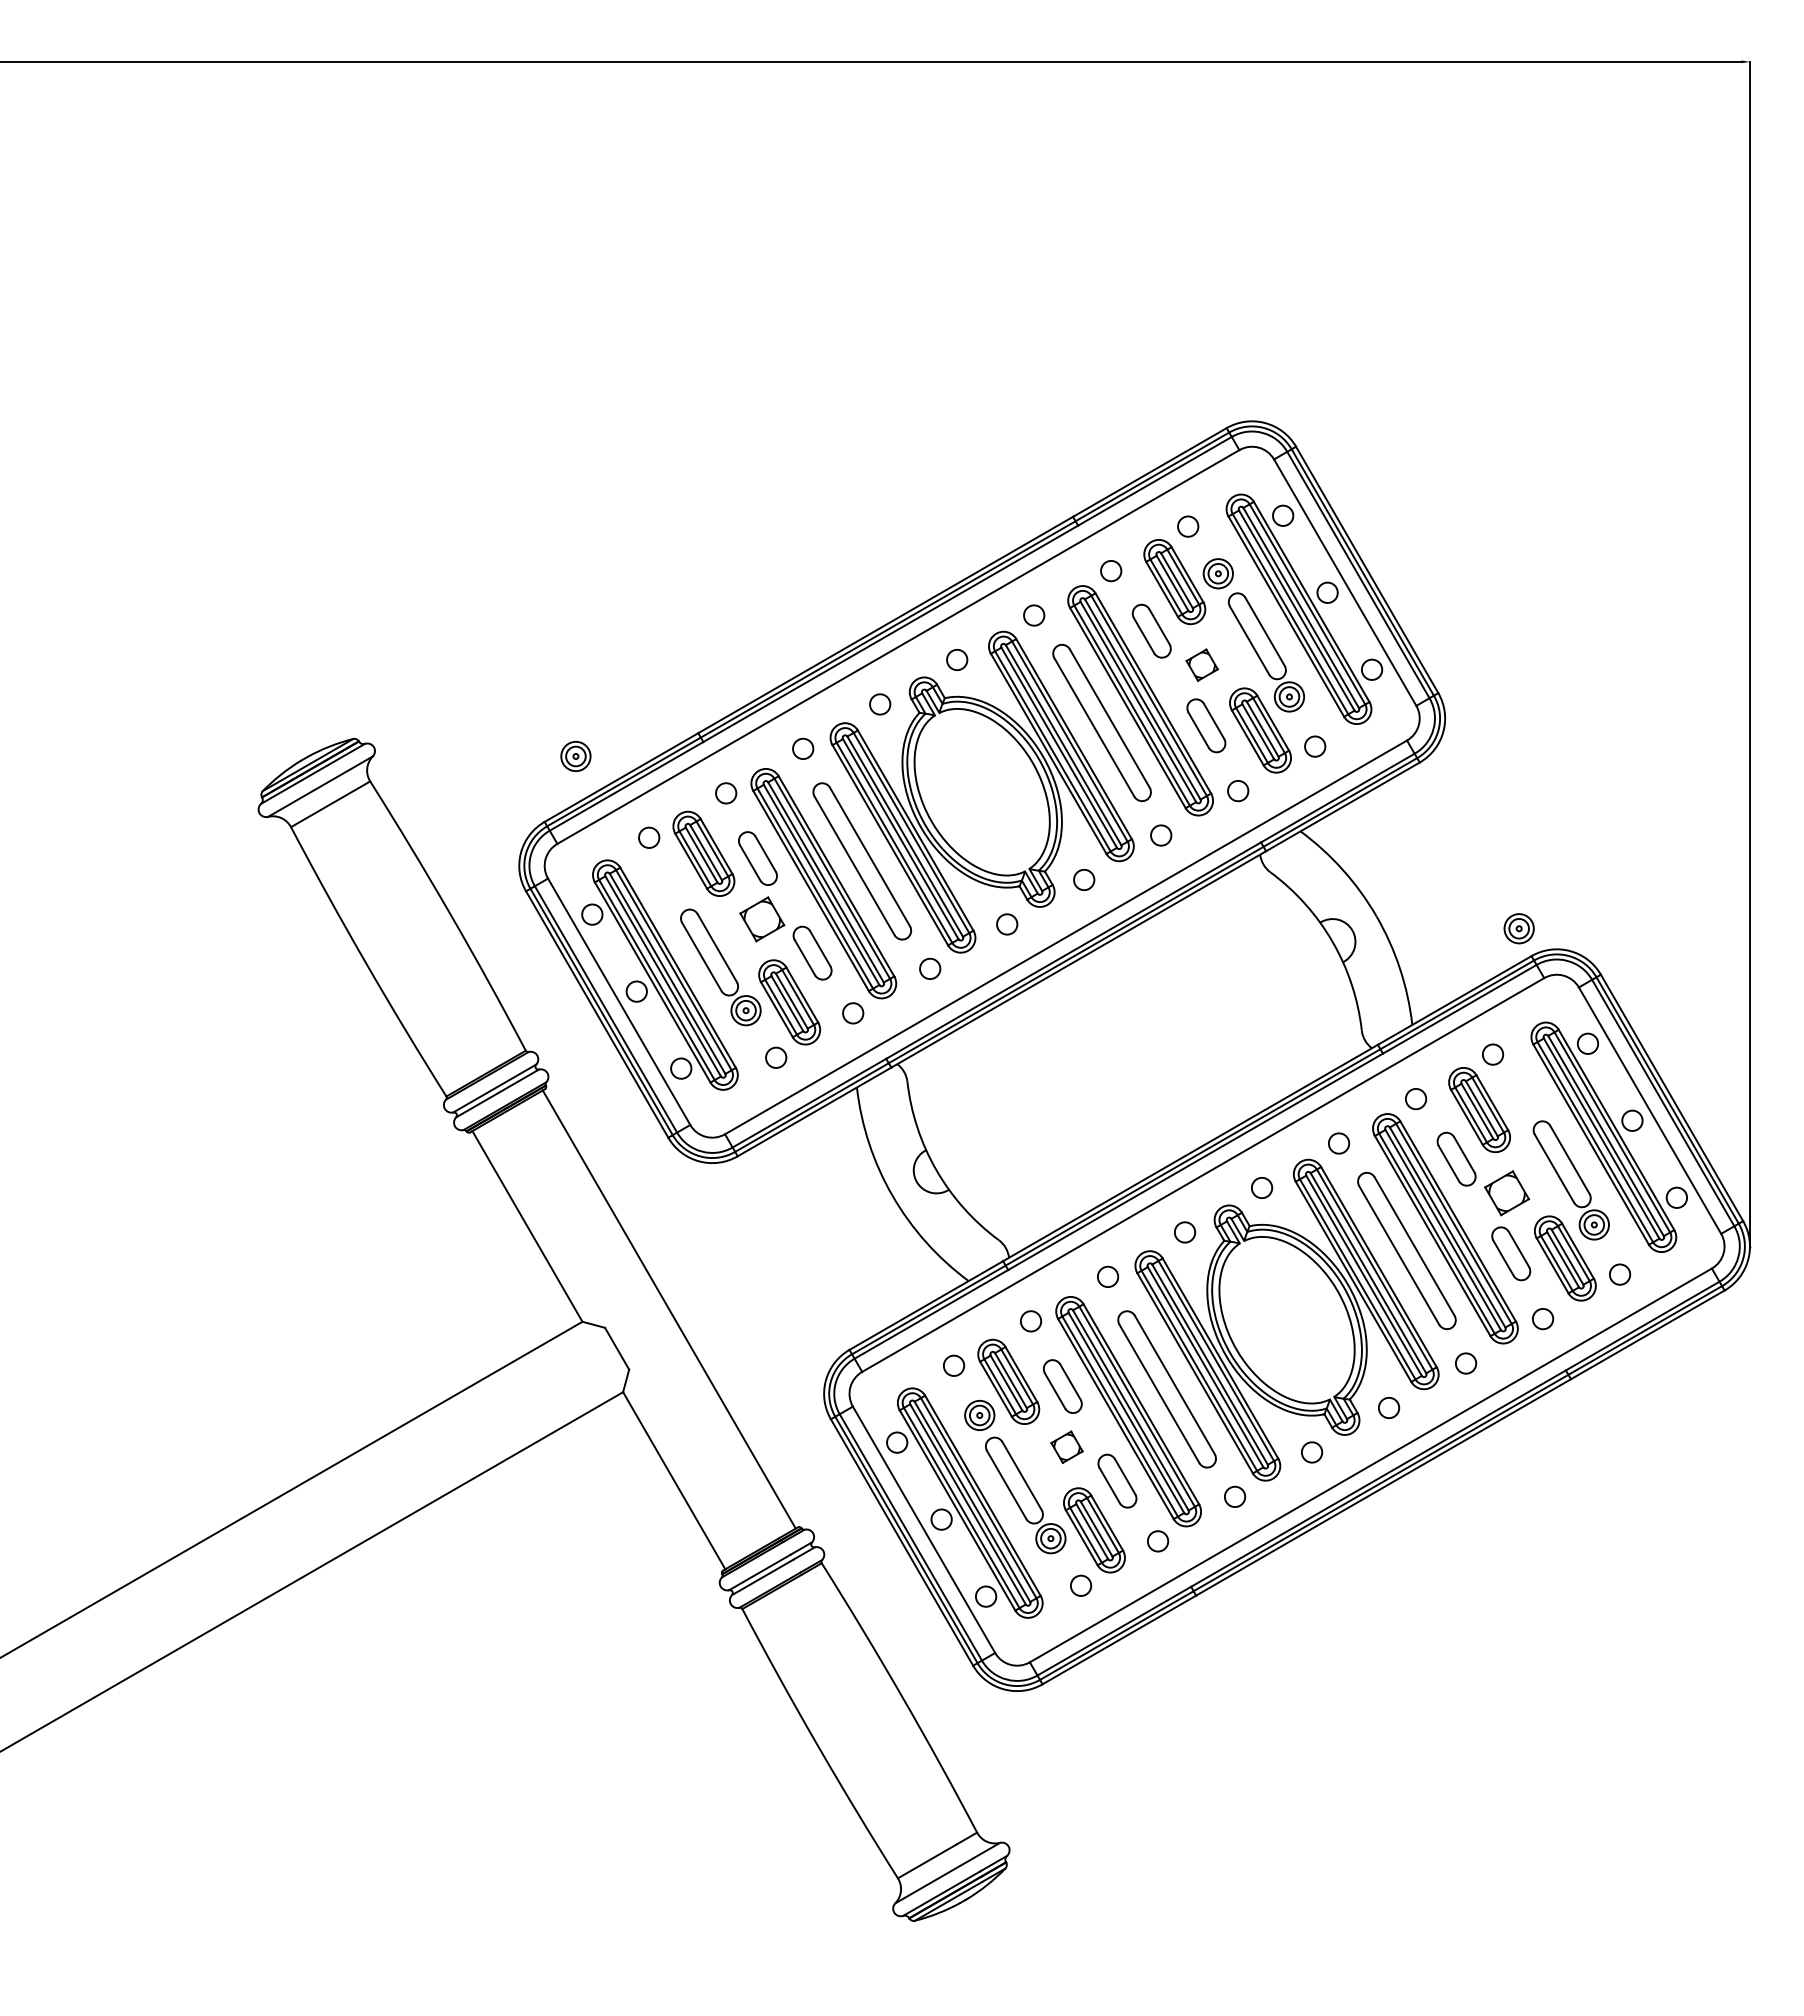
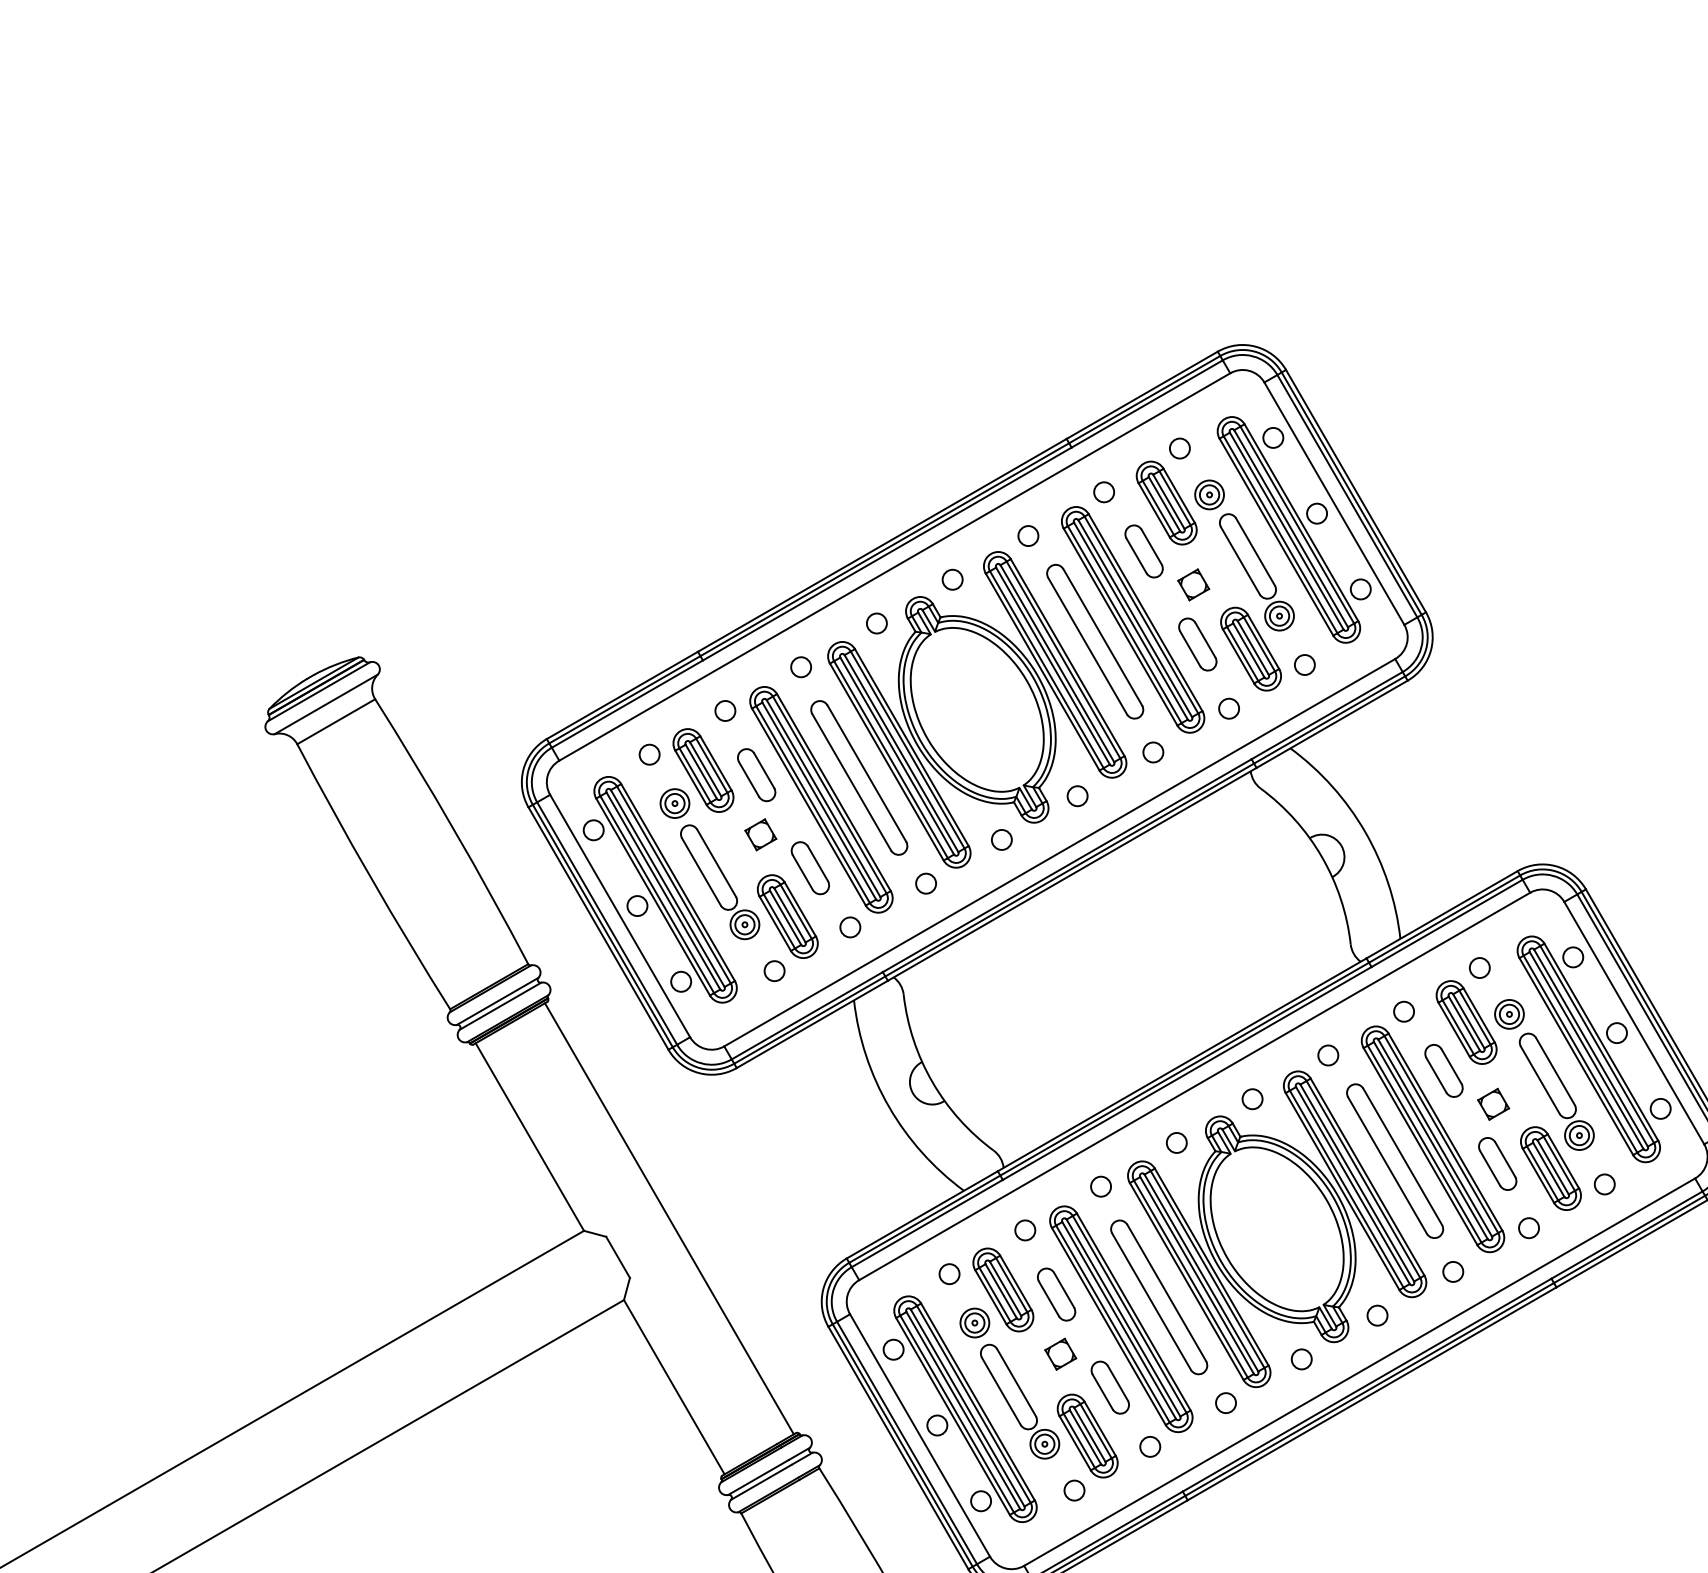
part: (575, 756) -> (674, 803), moved
part: (761, 918) -> (760, 834), size x0.71
part: (1518, 928) -> (1508, 1014), moved
part: (1506, 1192) -> (1493, 1103), size x0.71

